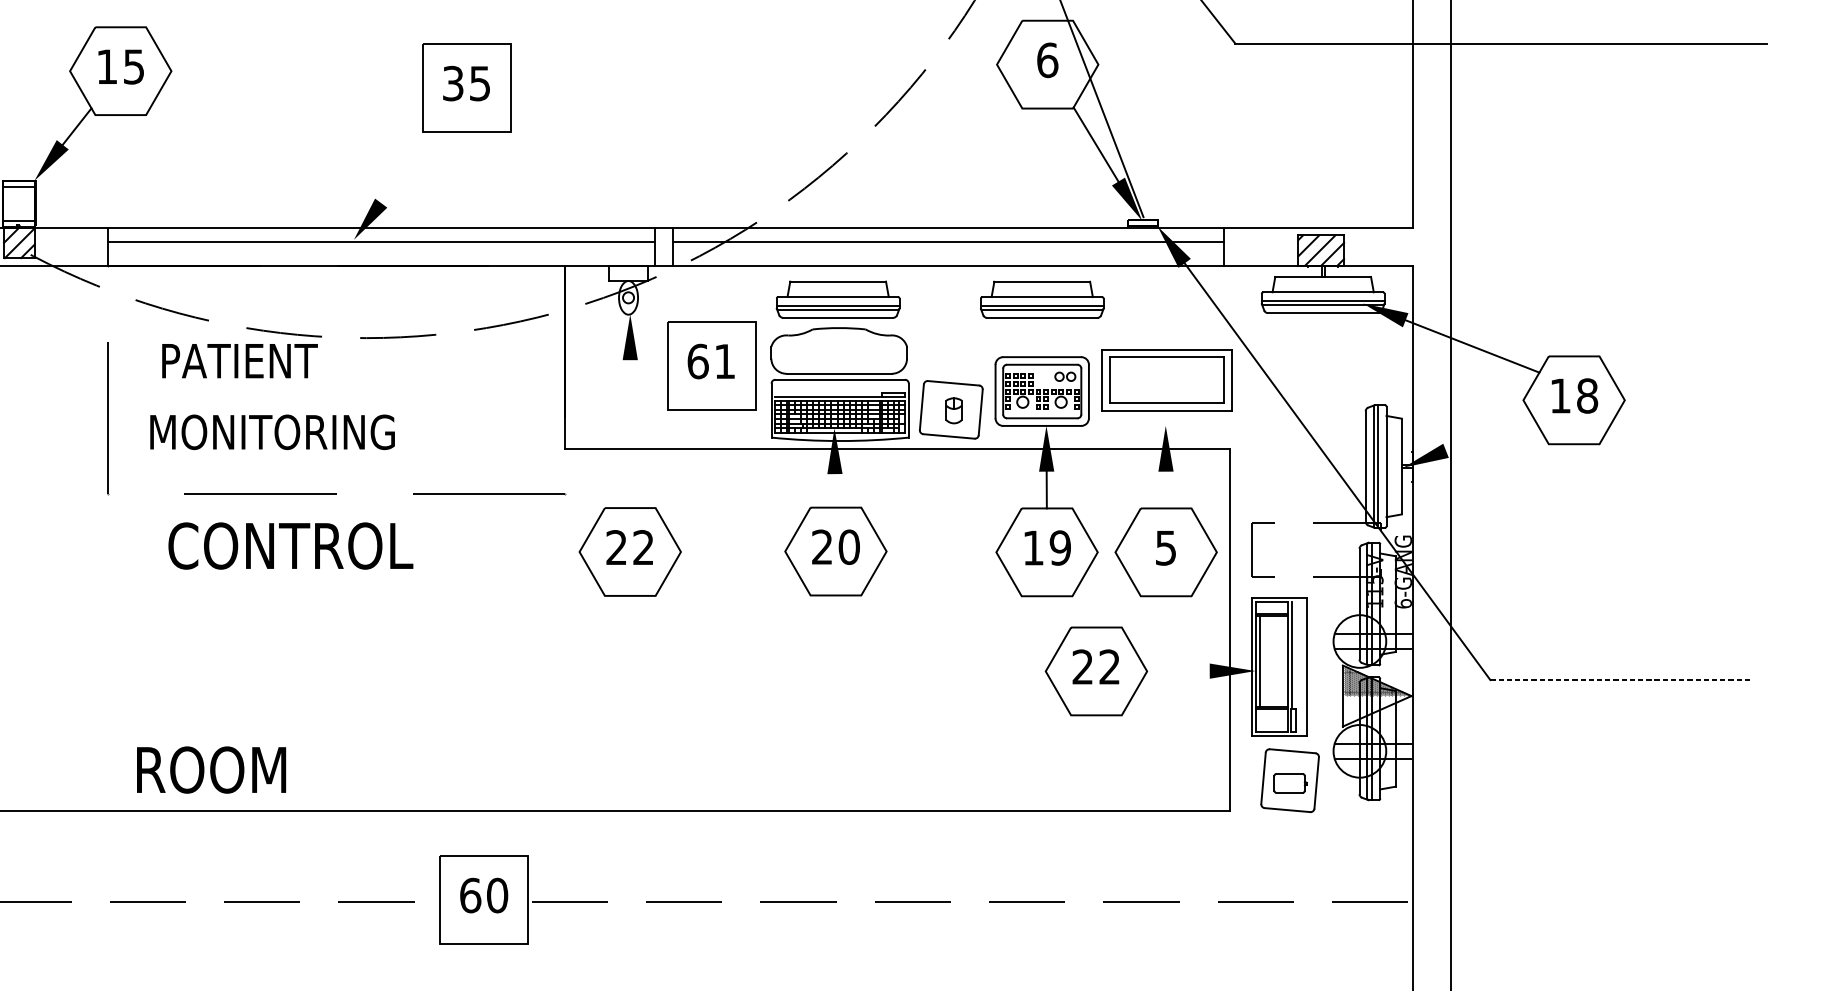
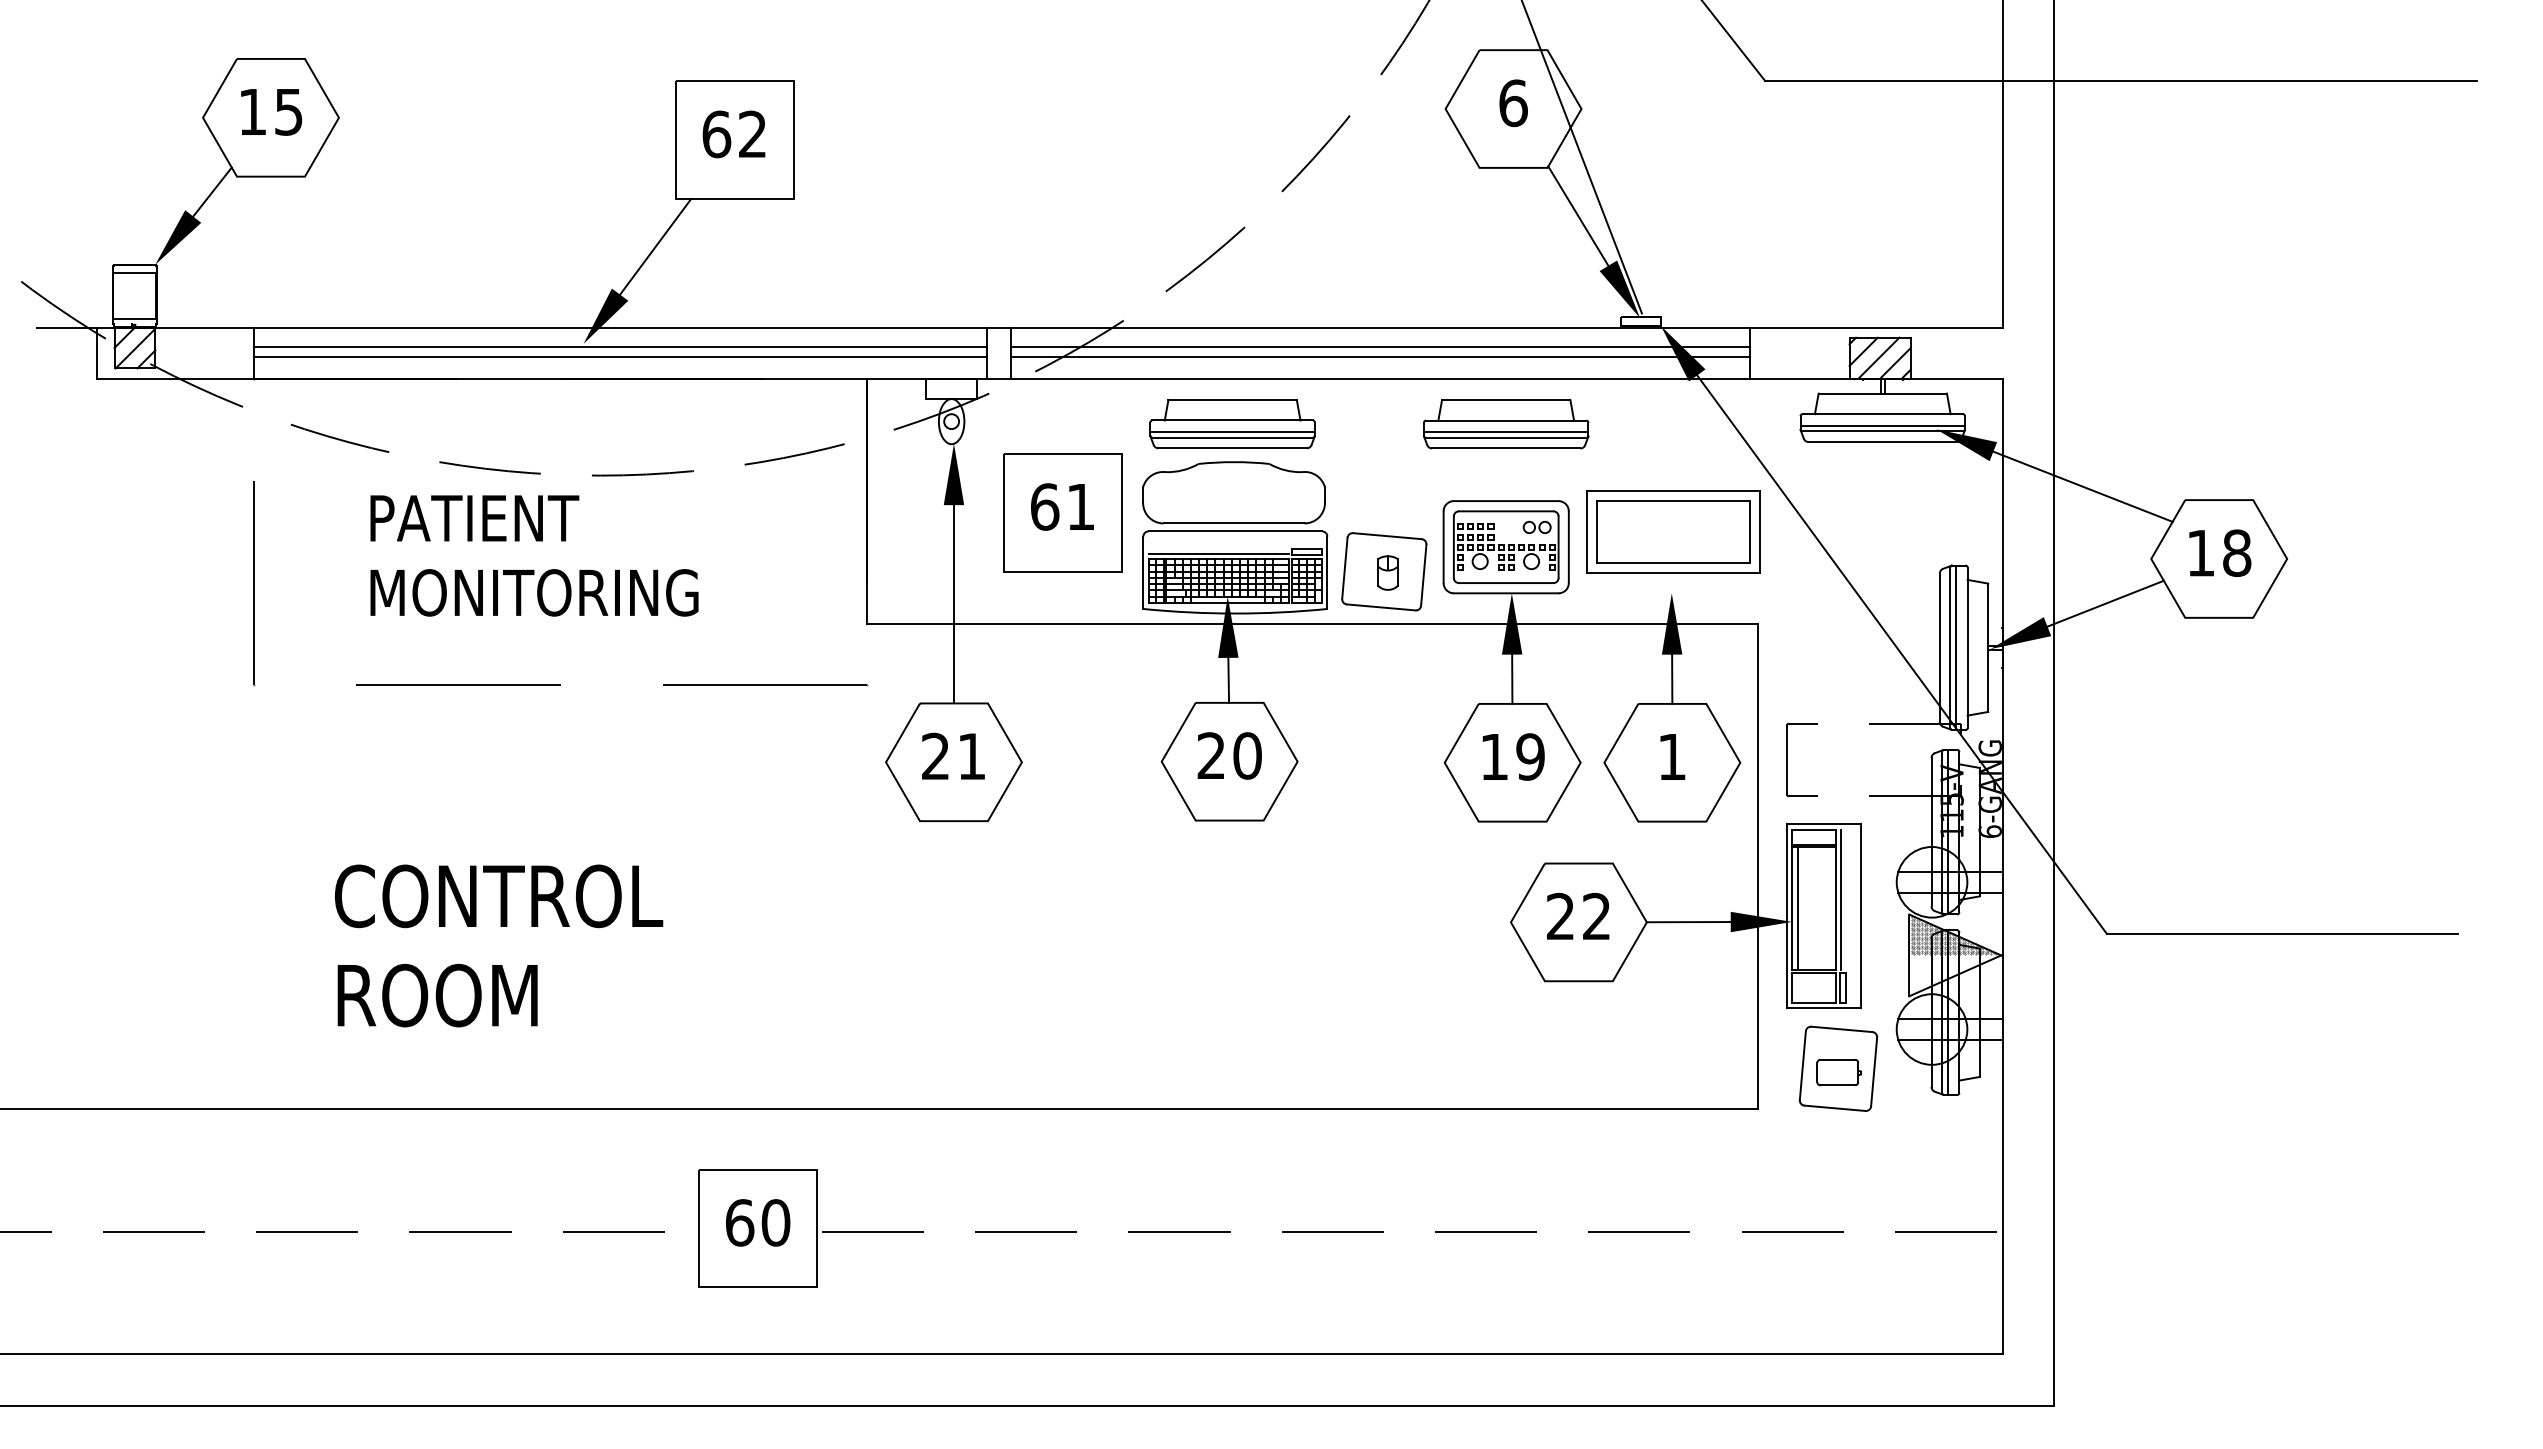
text: (465, 83) -> (733, 134), 35 -> 62
line: (407, 167) -> (655, 246), added
line: (381, 250) -> (620, 357), added
line: (948, 250) -> (1380, 357), added
text: (239, 361) -> (474, 518), moved
text: (272, 432) -> (534, 592), moved
line: (1489, 433) -> (2105, 603), added
line: (629, 434) -> (953, 604), added
line: (1166, 489) -> (1672, 678), added
line: (835, 490) -> (1228, 679), added
text: (291, 546) -> (499, 896), moved
text: (643, 546) -> (971, 755), 22 -> 21
text: (1165, 548) -> (1671, 757), 5 -> 1
line: (1178, 671) -> (1688, 922), added
line: (1621, 679) -> (2282, 933), dashed -> solid
text: (211, 769) -> (437, 995), moved

